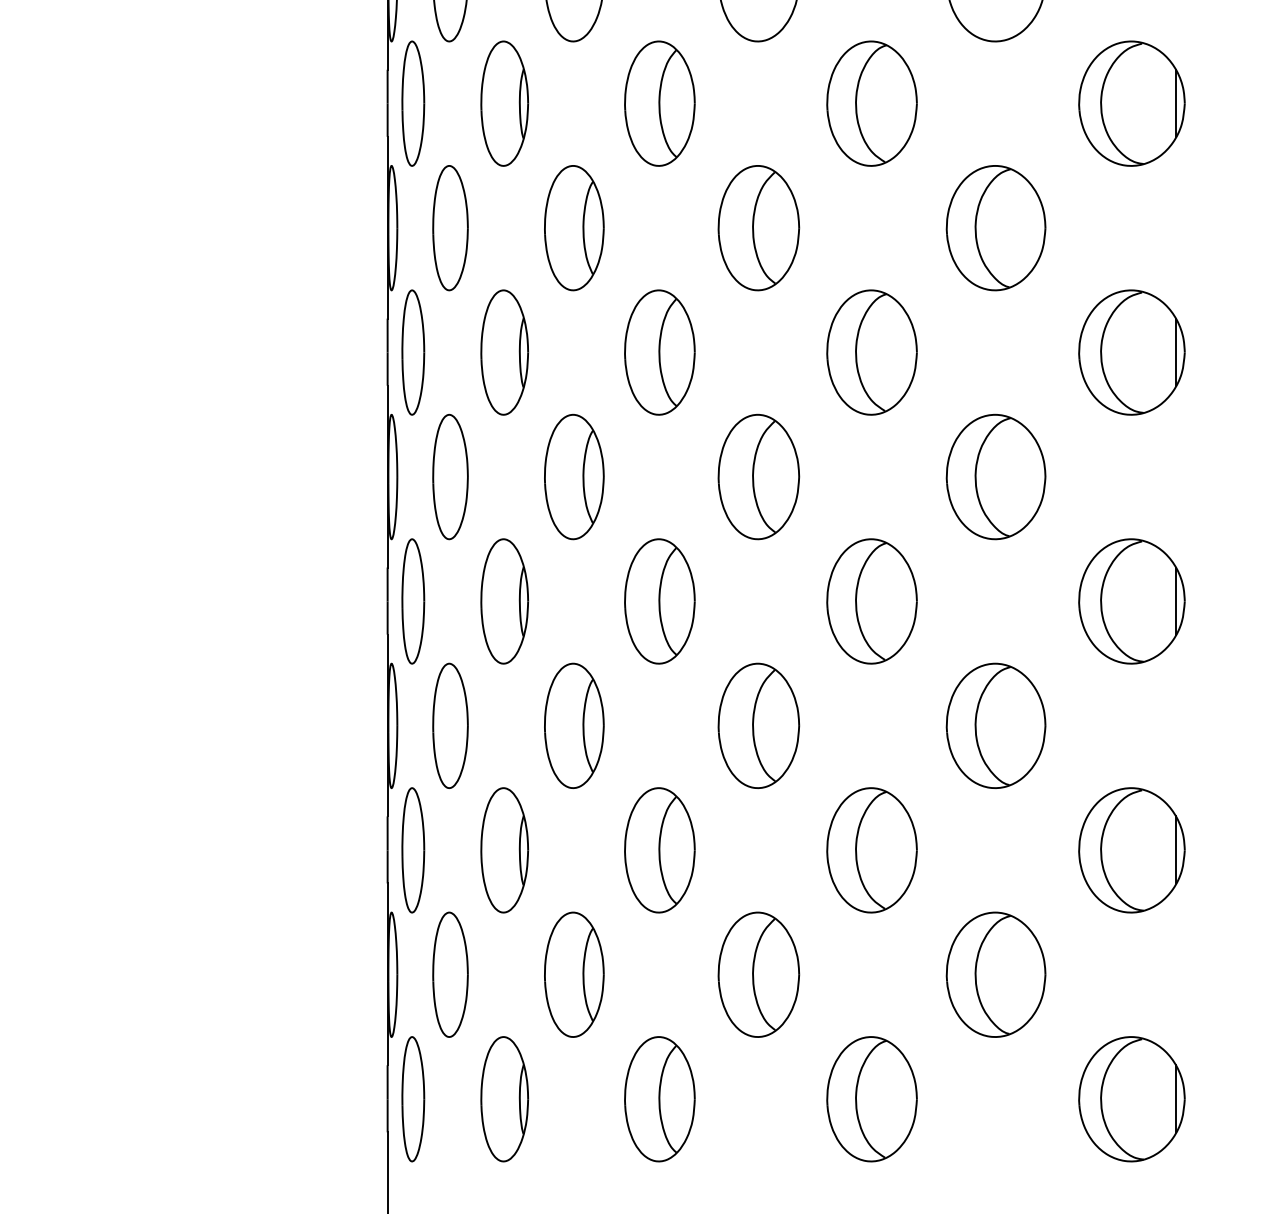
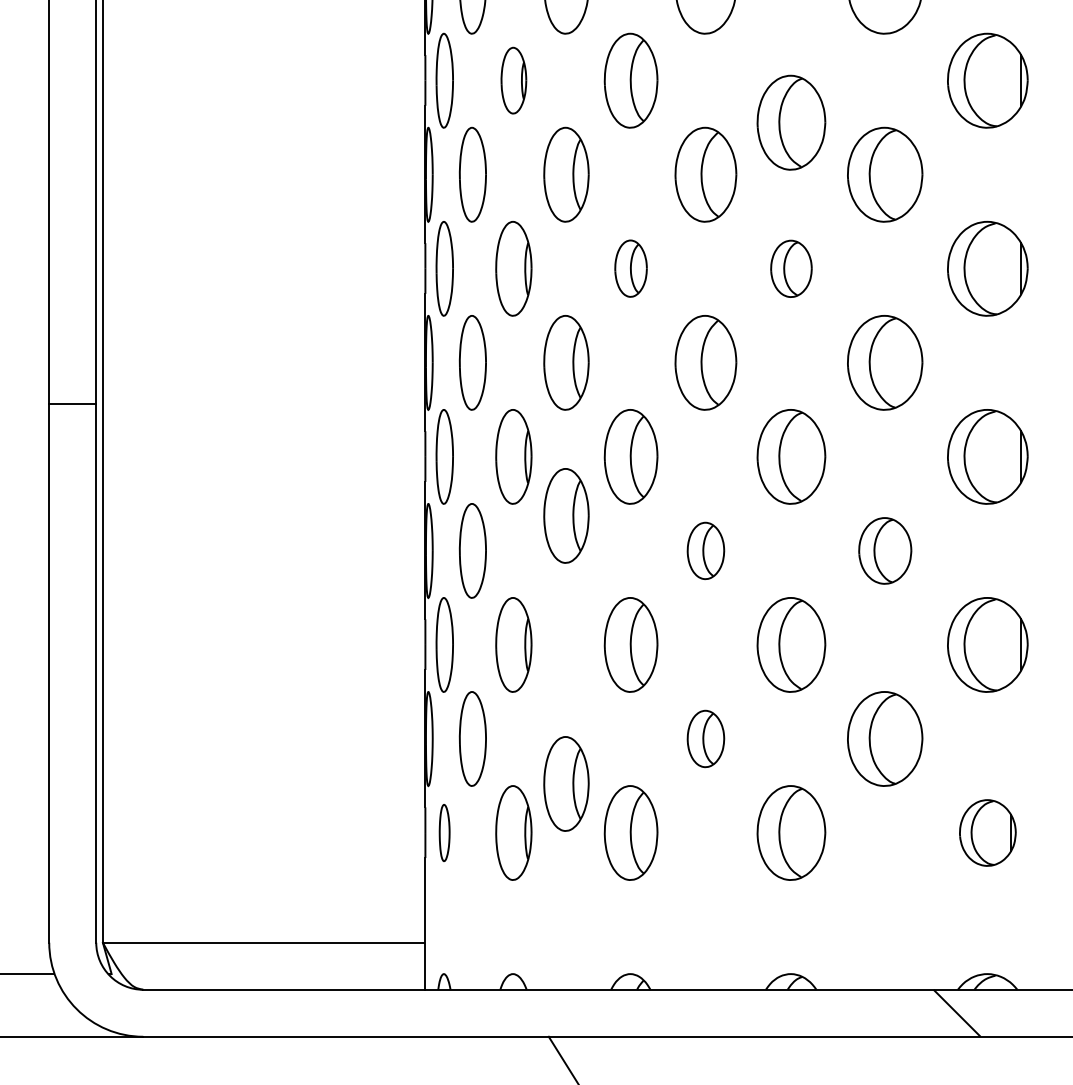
part: (504, 103) -> (513, 80), size x0.7
part: (872, 103) -> (791, 122), moved
part: (659, 352) -> (630, 268), size x0.6
part: (872, 352) -> (791, 268), size x0.6
part: (574, 725) -> (566, 515), moved
part: (758, 725) -> (705, 550), size x0.6
part: (996, 725) -> (885, 550), size x0.7
part: (574, 974) -> (566, 783), moved
part: (758, 974) -> (705, 738), size x0.6
part: (412, 1098) -> (444, 832), size x0.6
part: (1131, 1098) -> (987, 832), size x0.7

